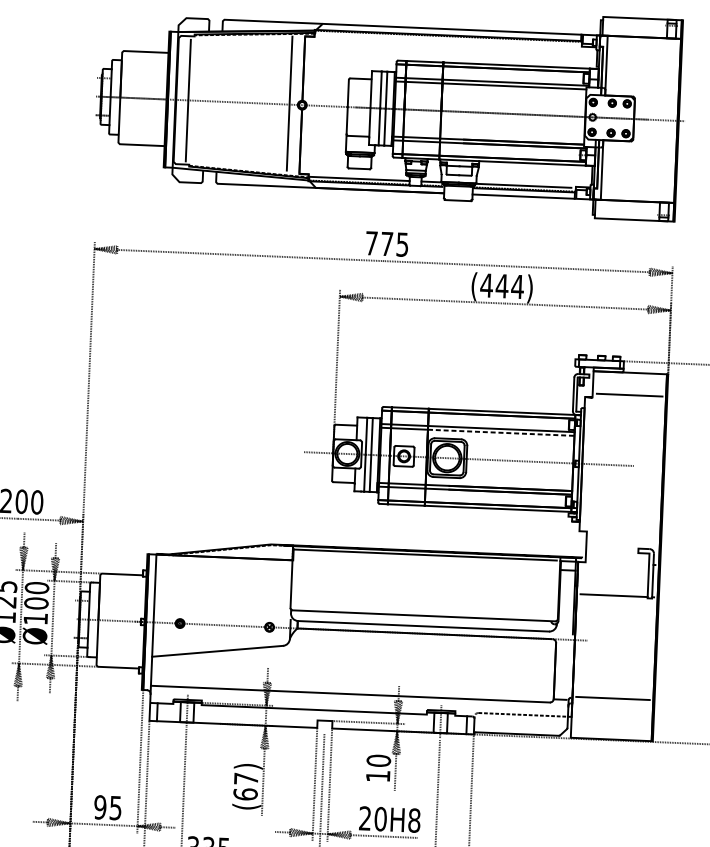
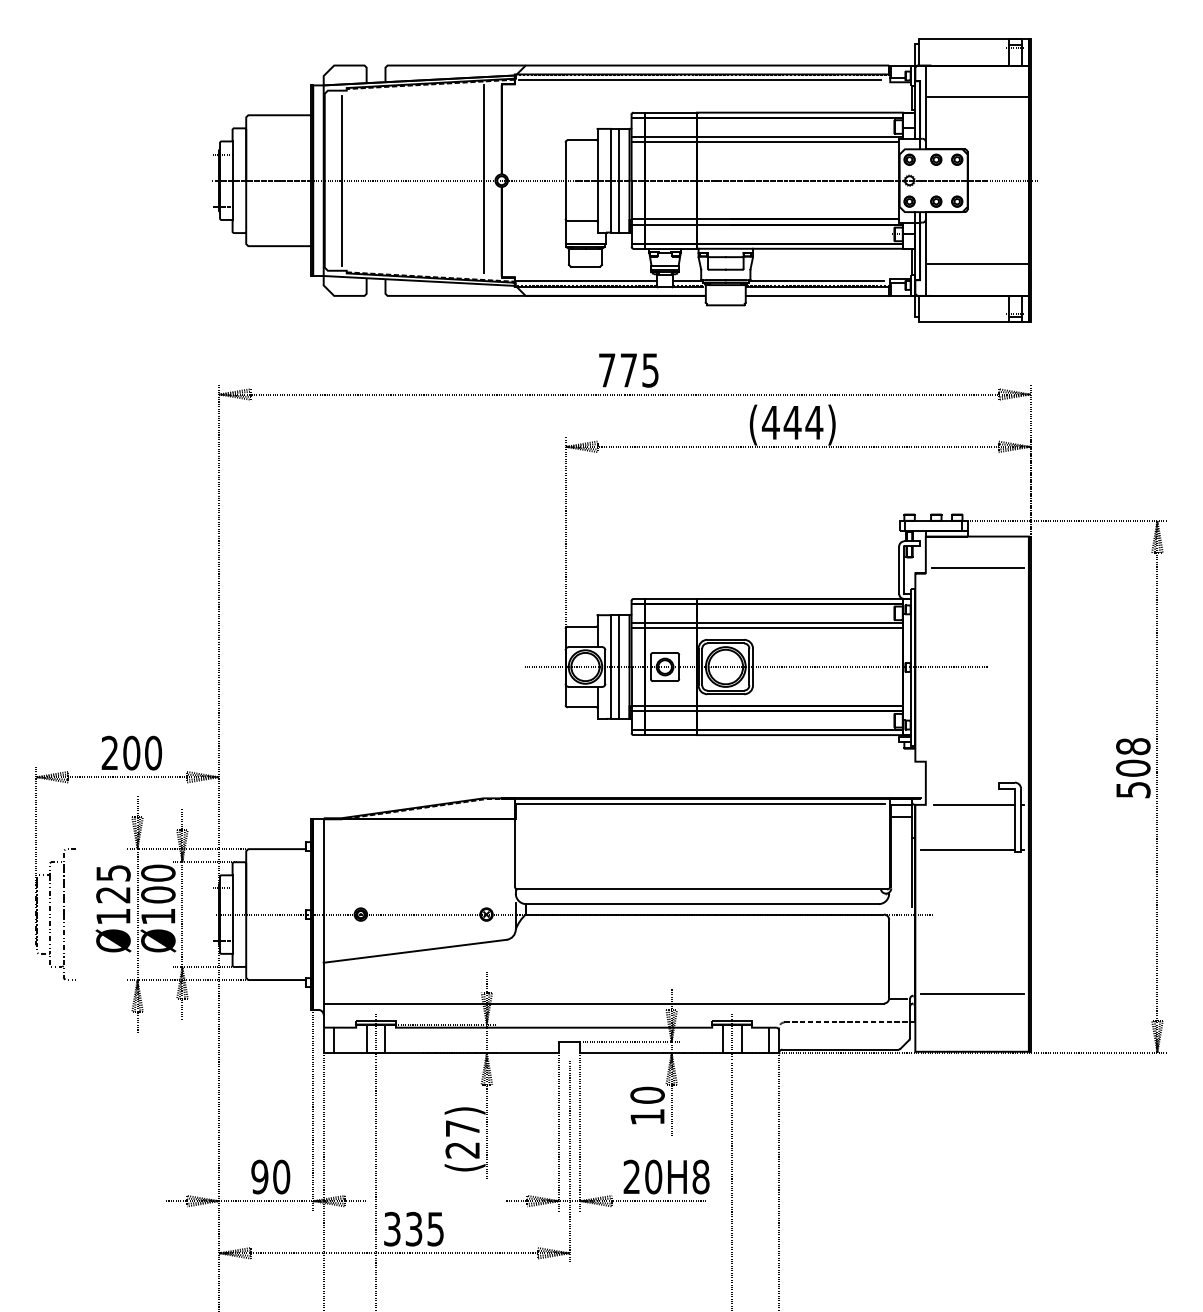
line: (446, 39) -> (699, 80), added
line: (643, 59) -> (977, 96), added
line: (638, 179) -> (977, 264), added
line: (500, 432) -> (799, 628), dashed -> solid
line: (620, 563) -> (974, 804), added
text: (245, 793) -> (462, 1149), (67) -> (27)
text: (115, 807) -> (281, 1176), 95 -> 90

